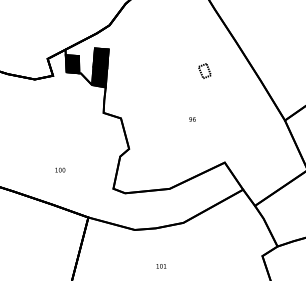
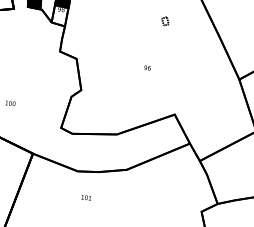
part: (204, 70) -> (165, 20), size x0.6
fill: (99, 77) -> (59, 15), removed
text: (161, 266) -> (86, 198), moved

